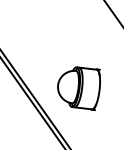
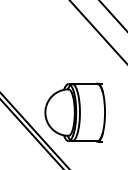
part: (78, 87) -> (74, 112), size x1.43

